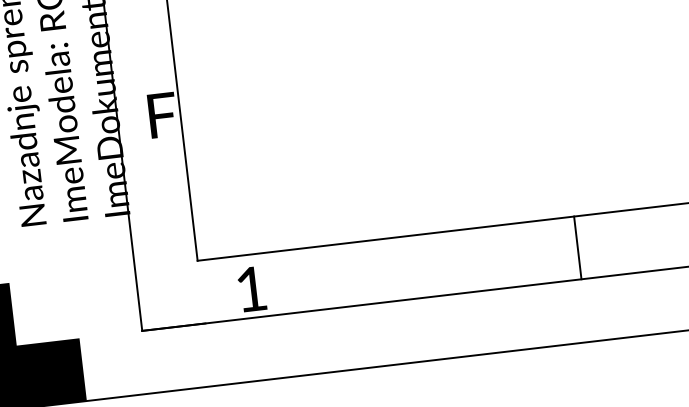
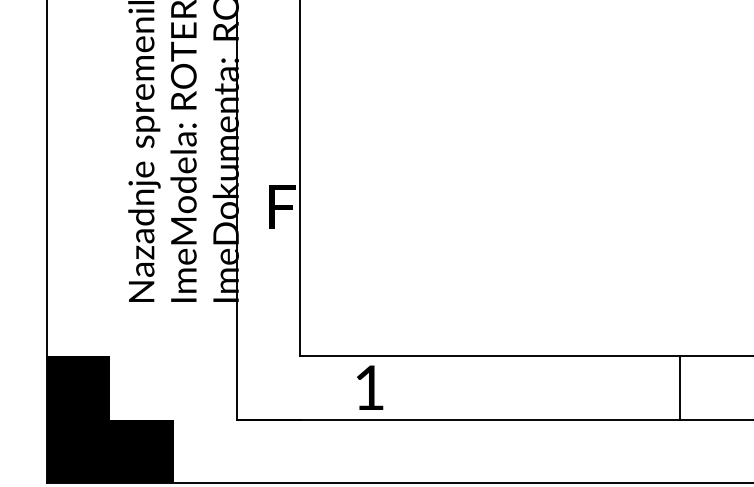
text: (252, 288) -> (370, 387), moved

